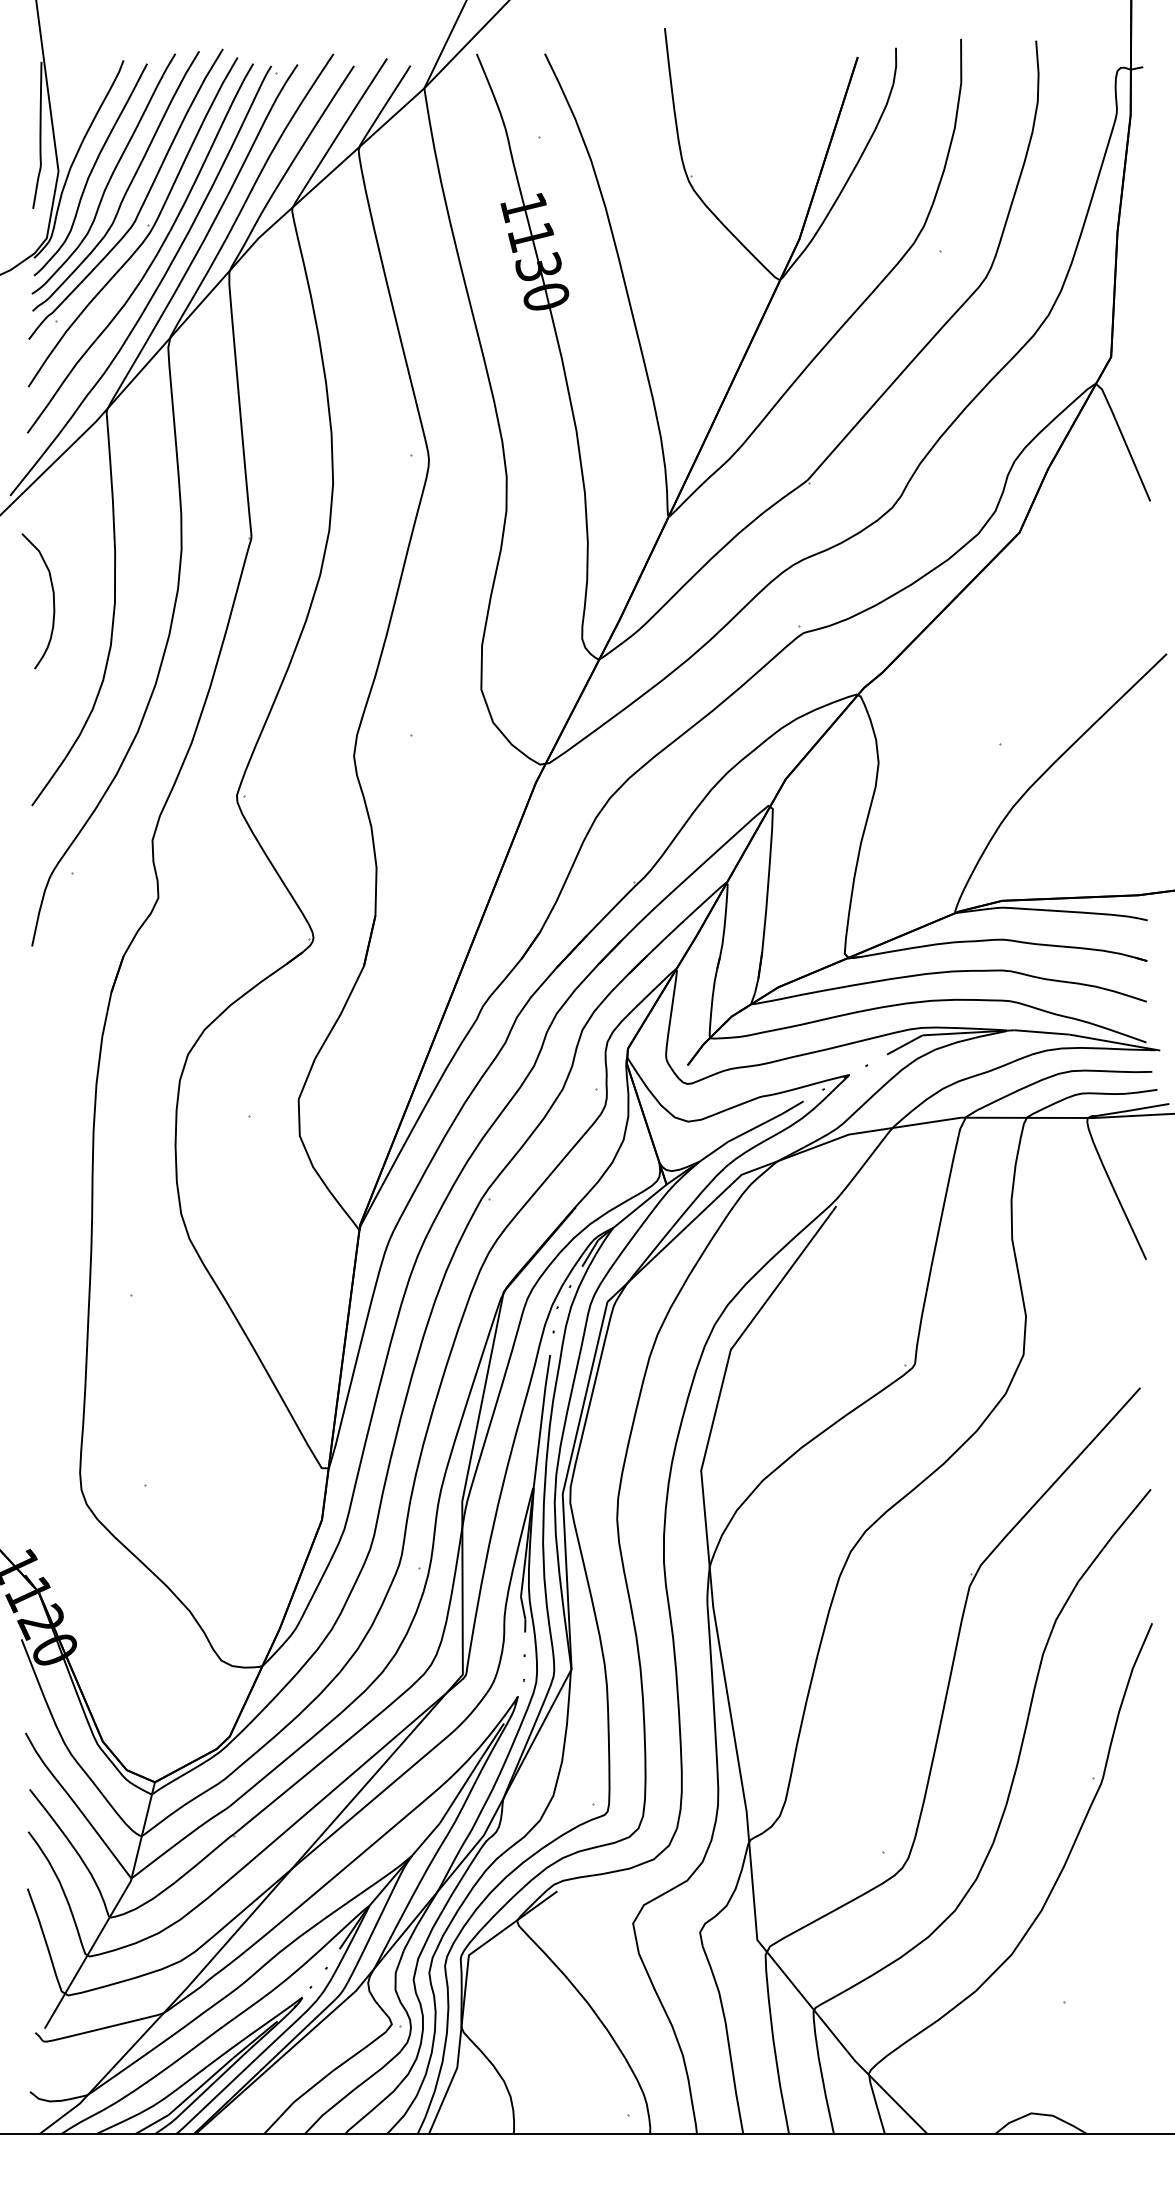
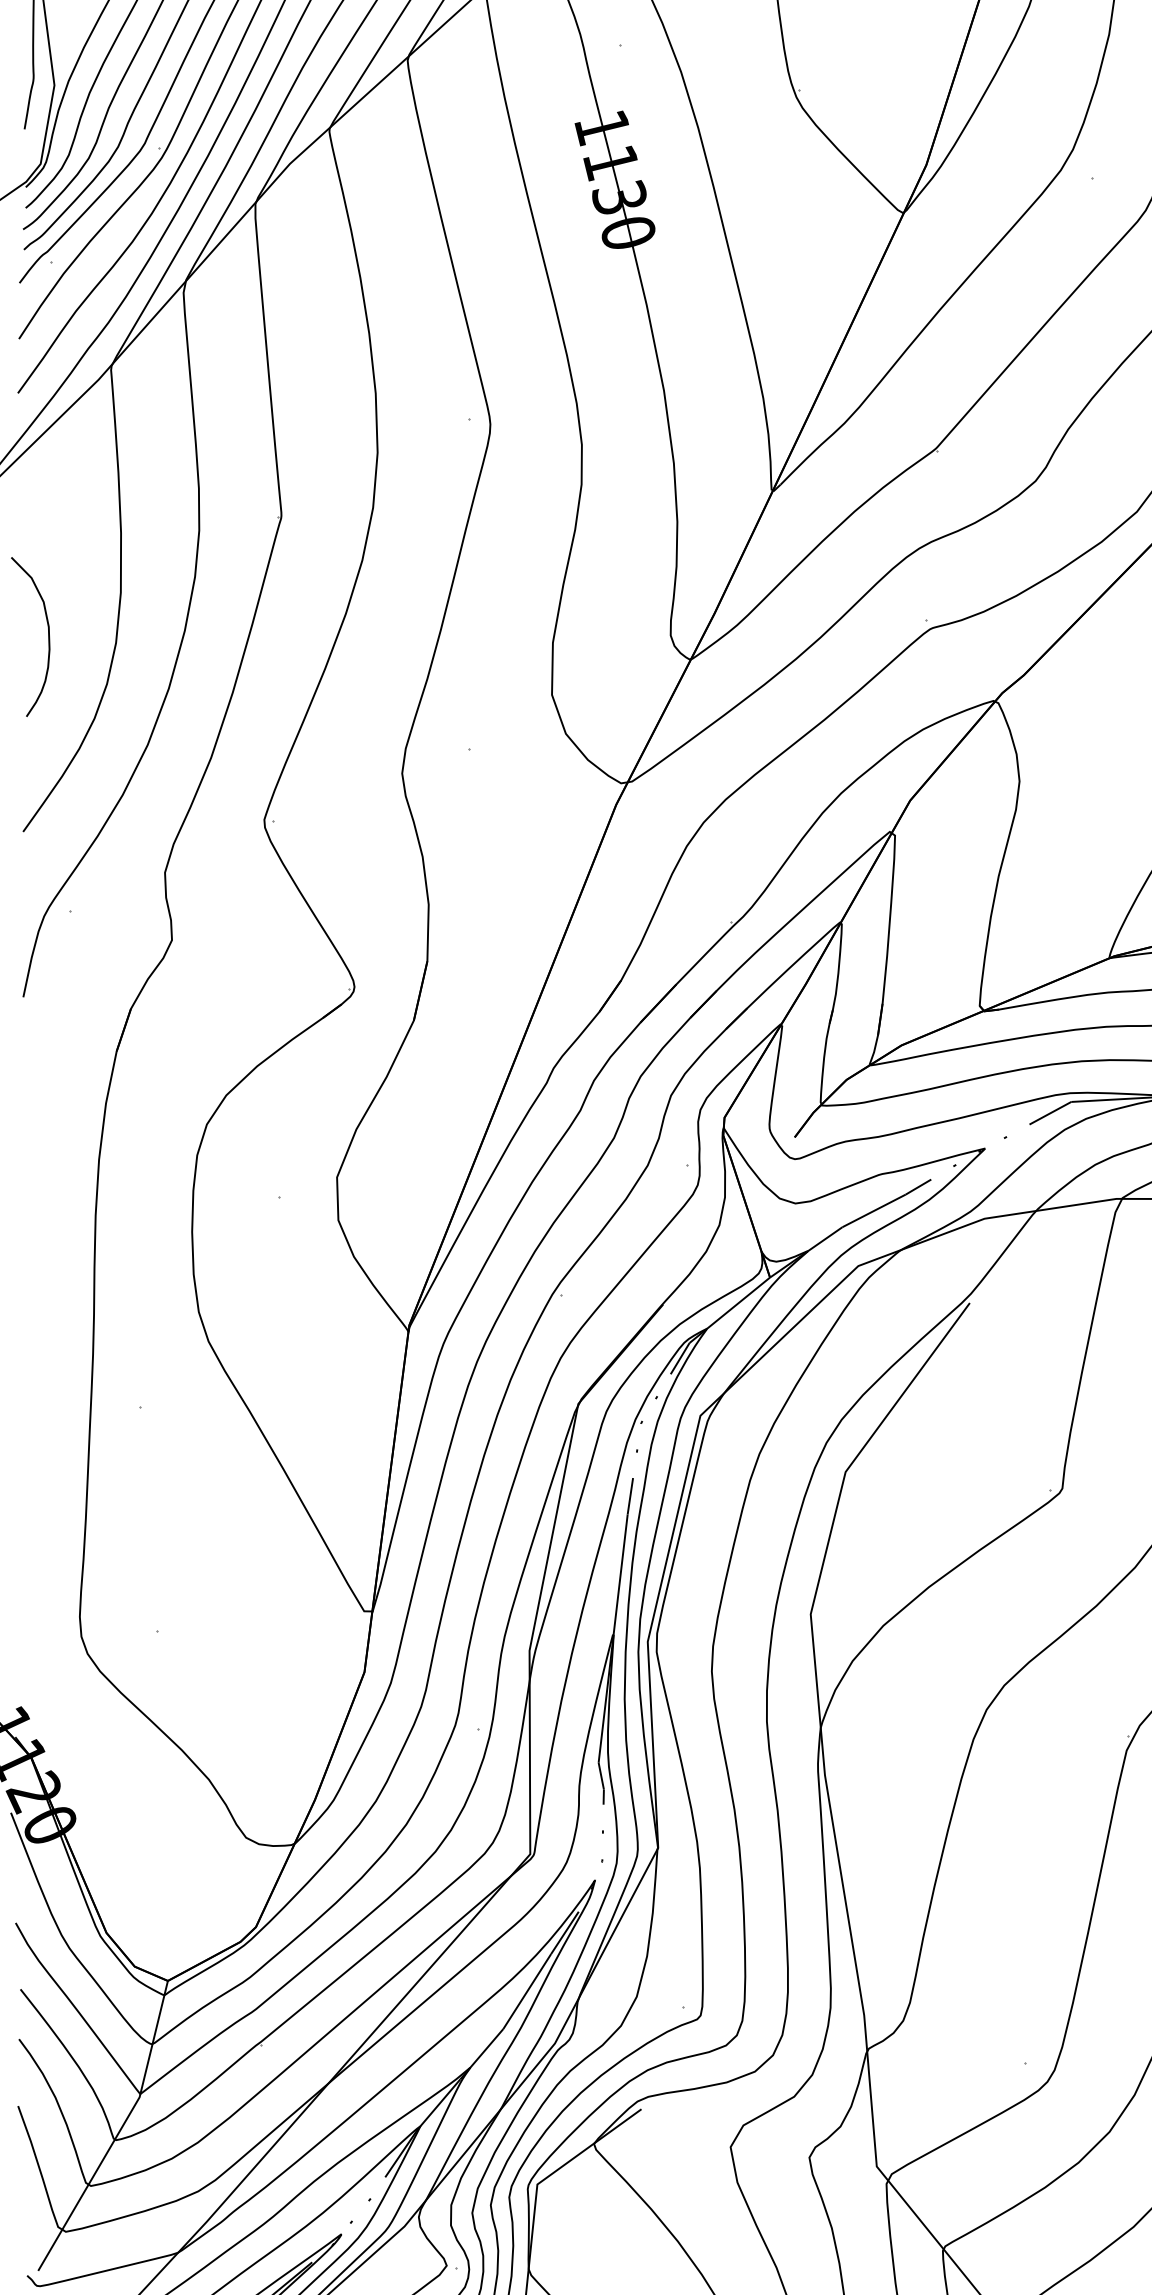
curve: (53, 601) -> (48, 637), moved

